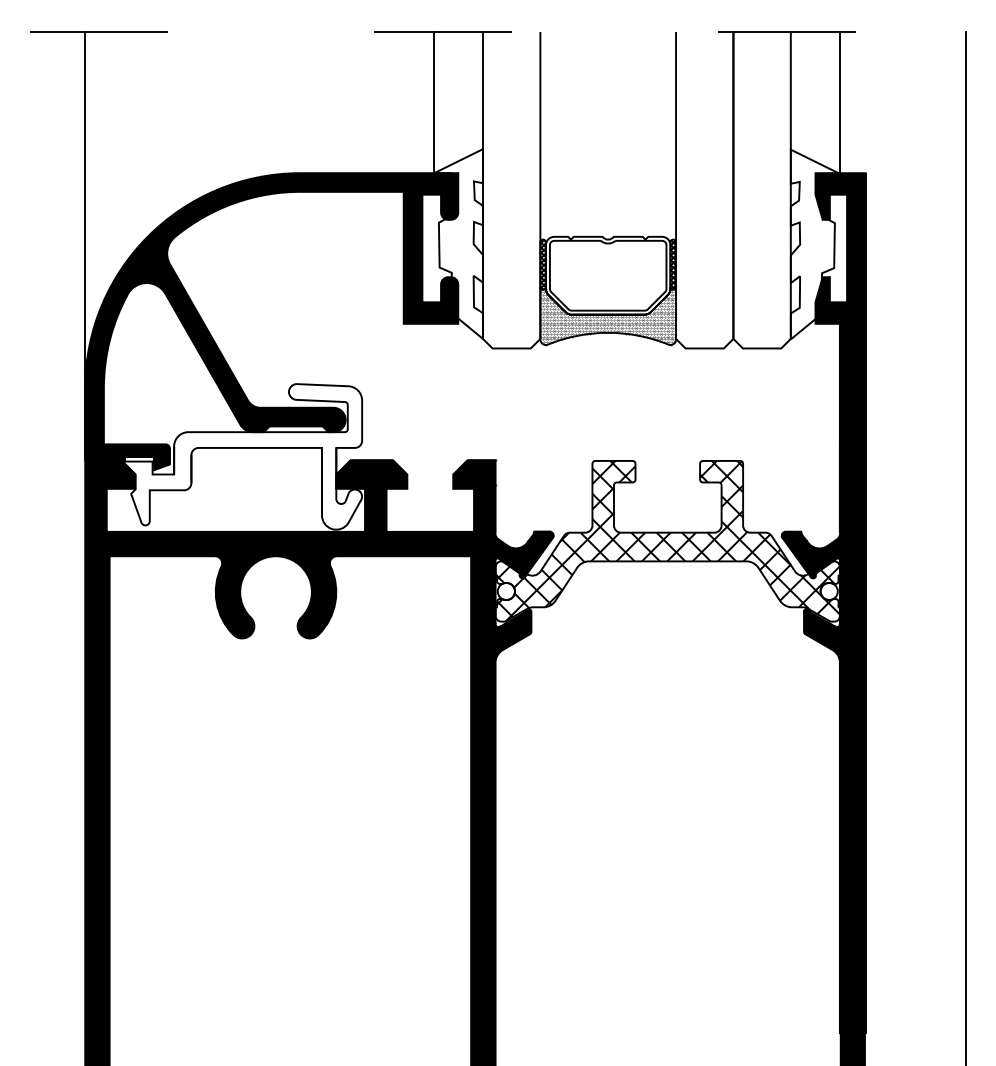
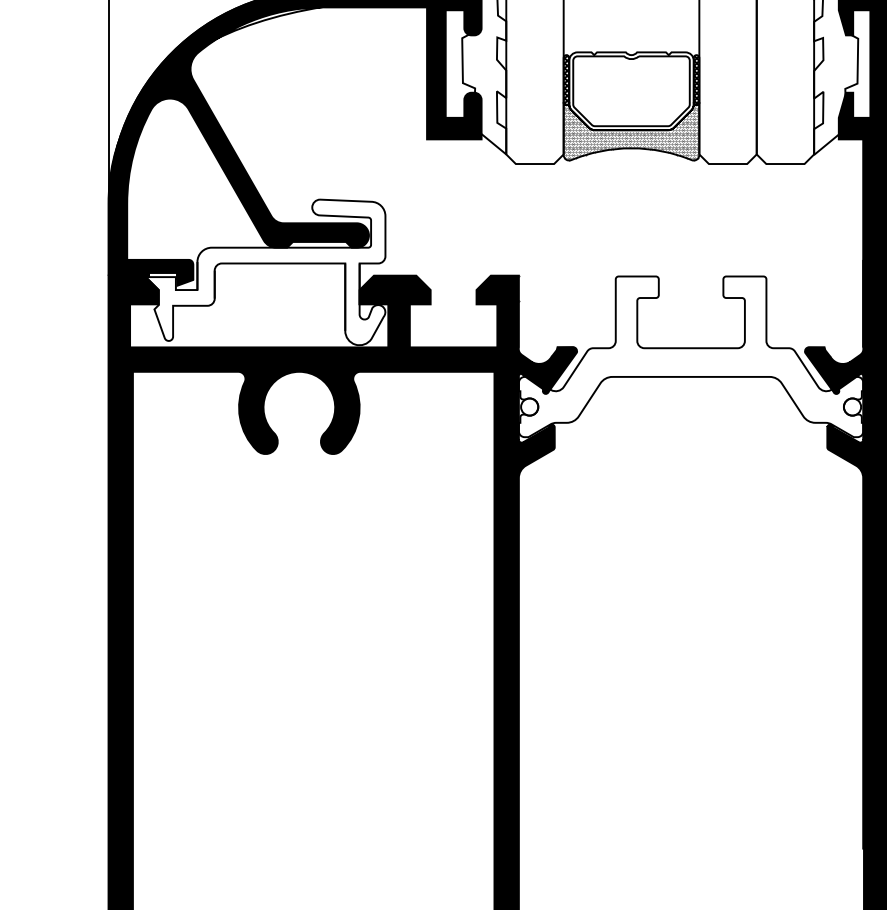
hatch: (667, 540) -> (690, 356), removed

